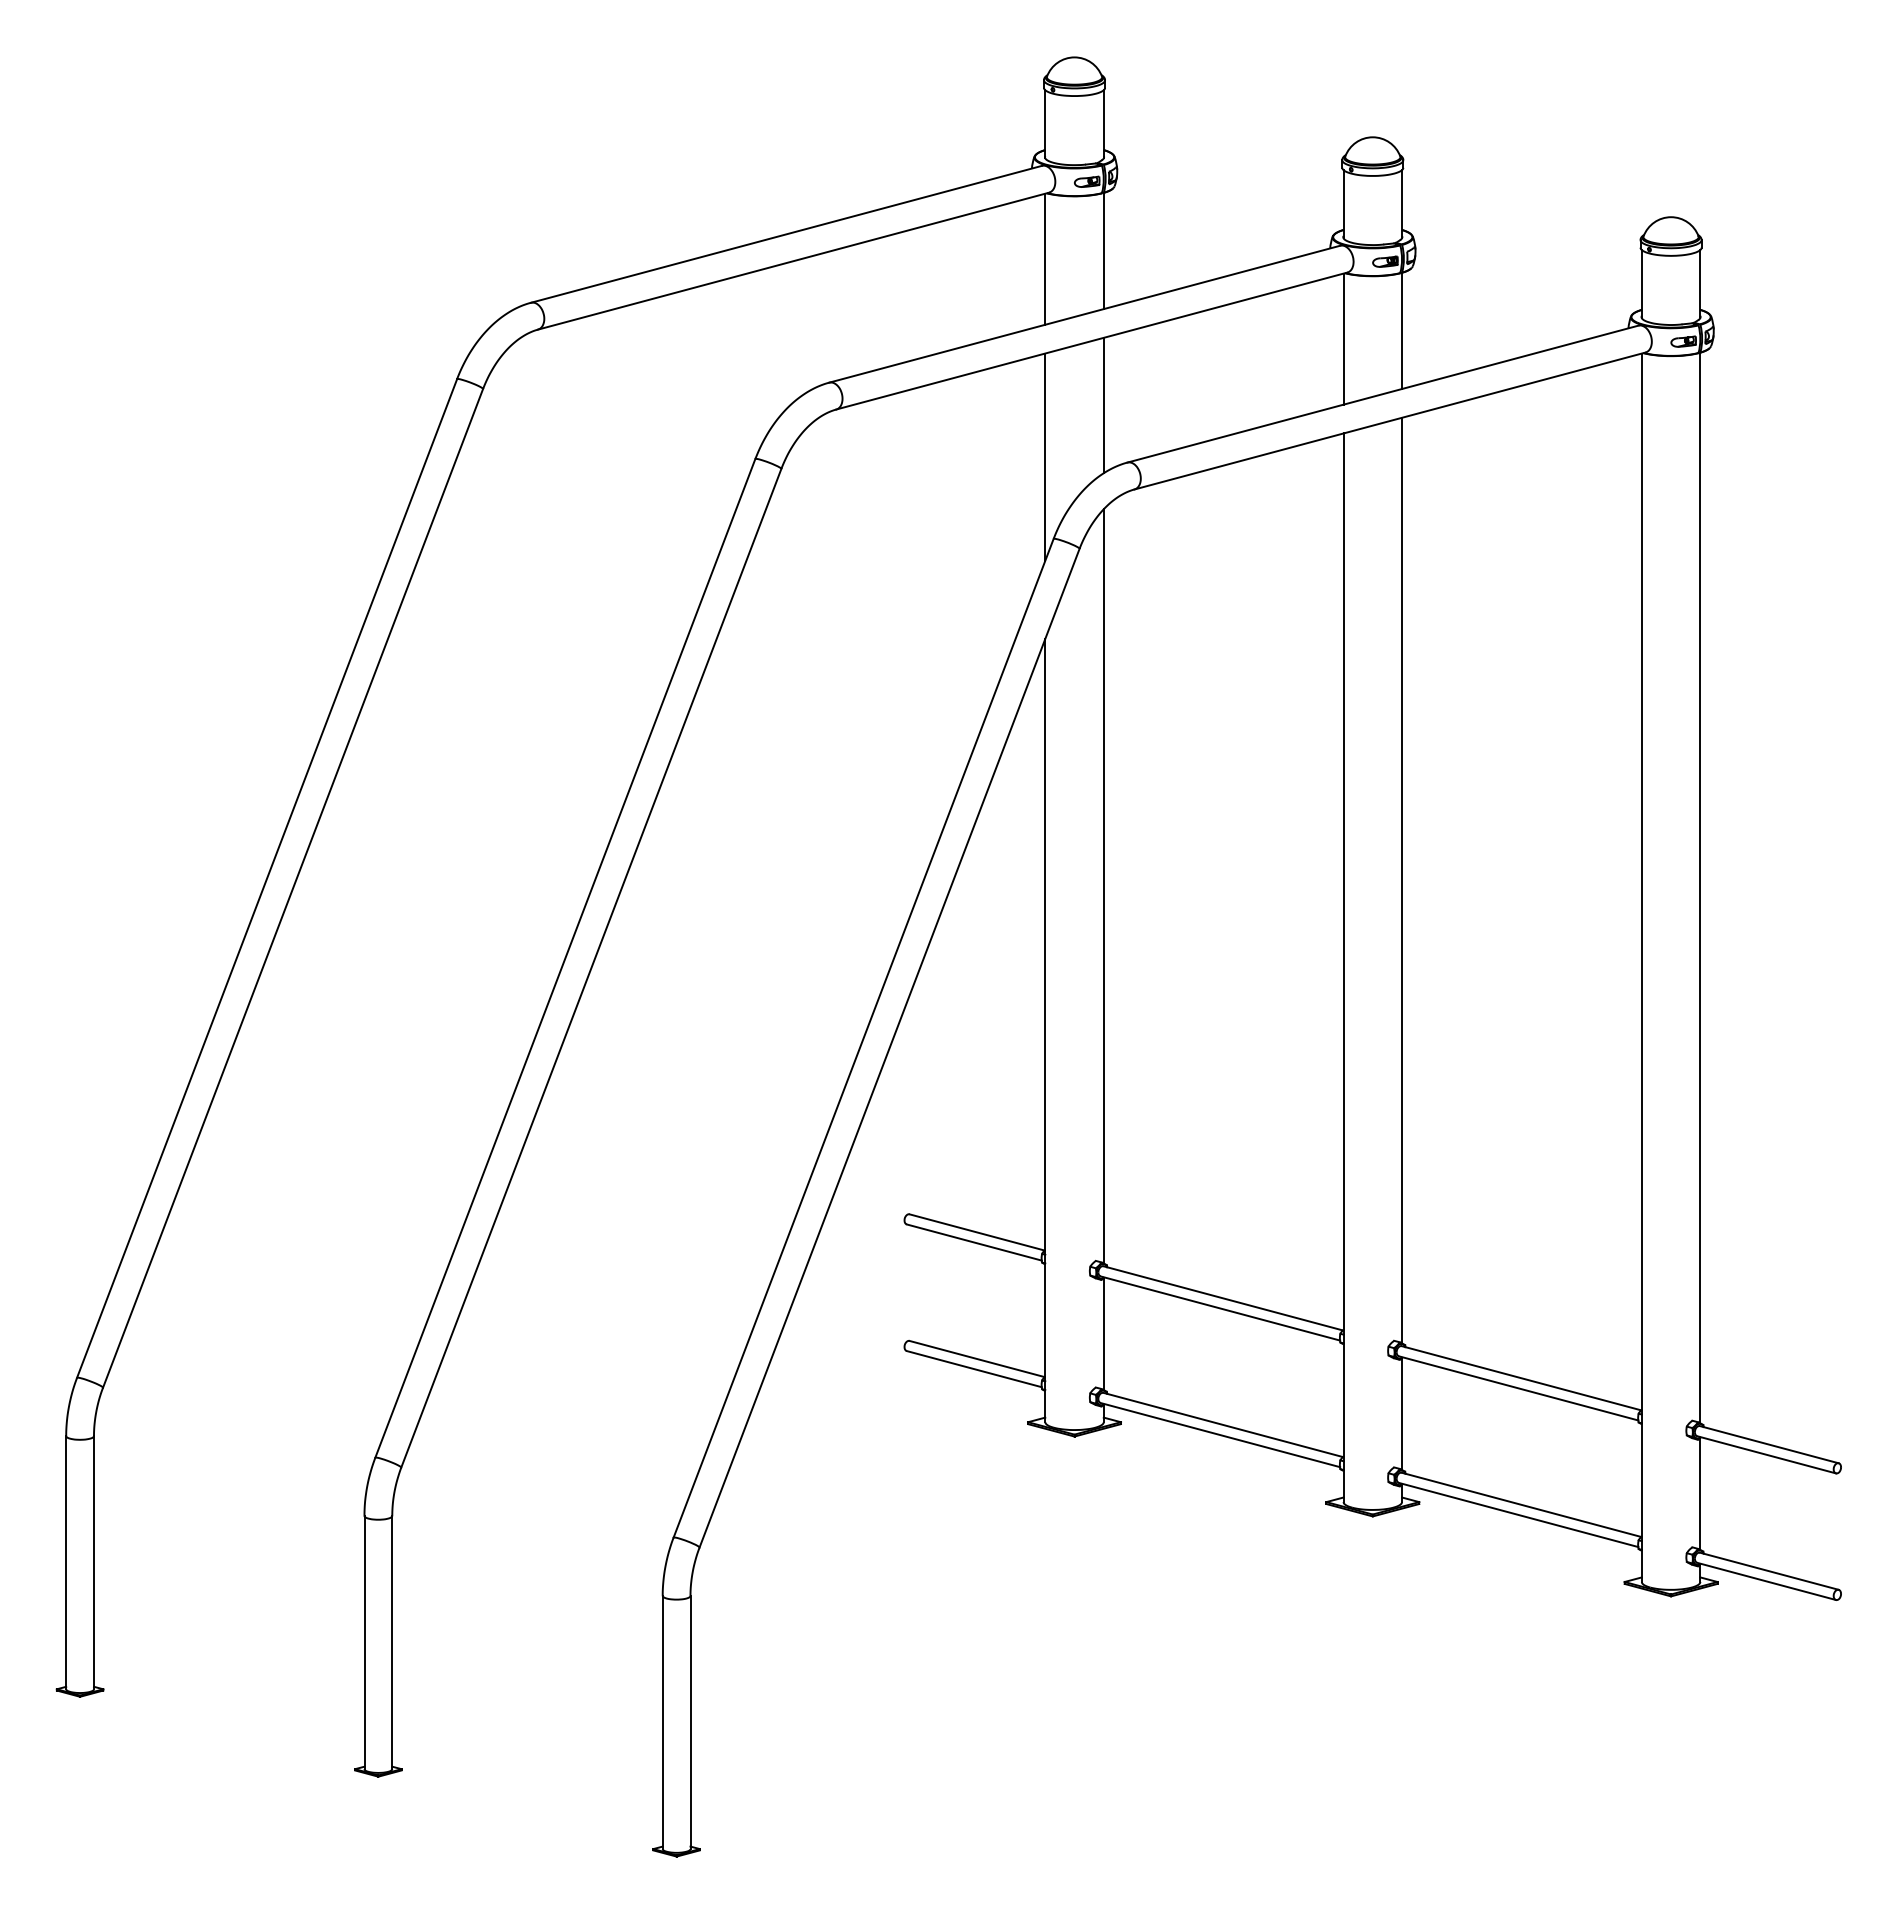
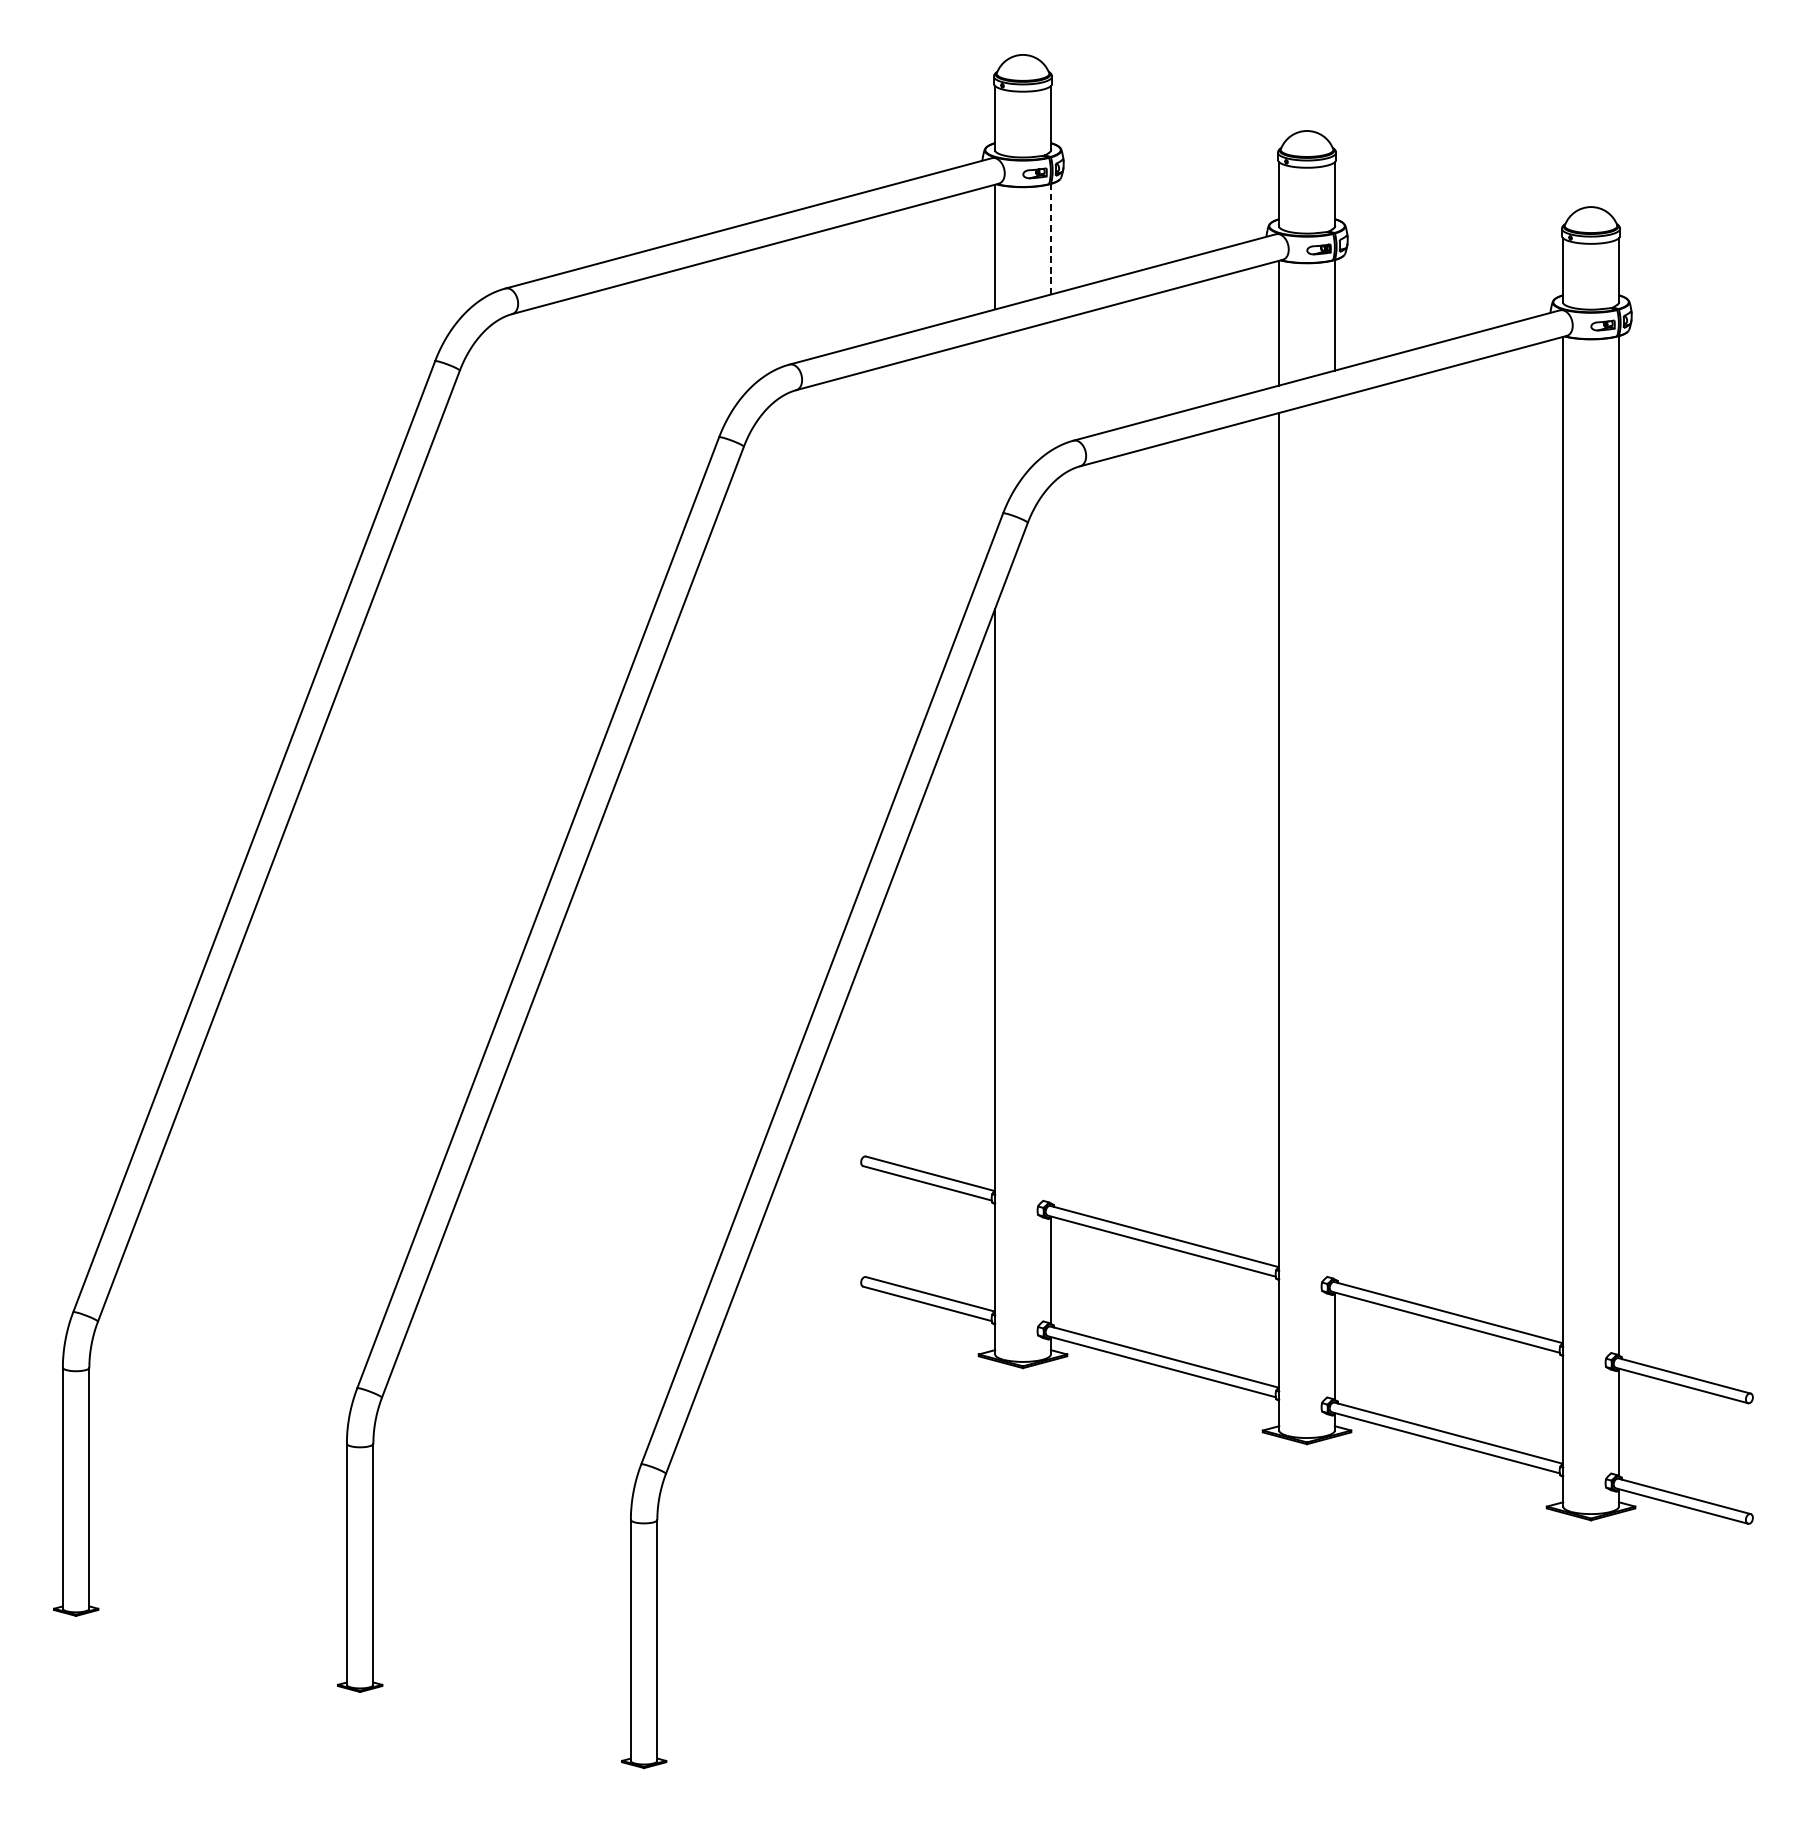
line: (1103, 250) -> (1050, 238), solid -> dashed
line: (1103, 405) -> (1050, 386), removed
line: (1045, 456) -> (995, 434), removed
line: (1402, 880) -> (1335, 838), removed
line: (1103, 886) -> (1050, 844), removed

